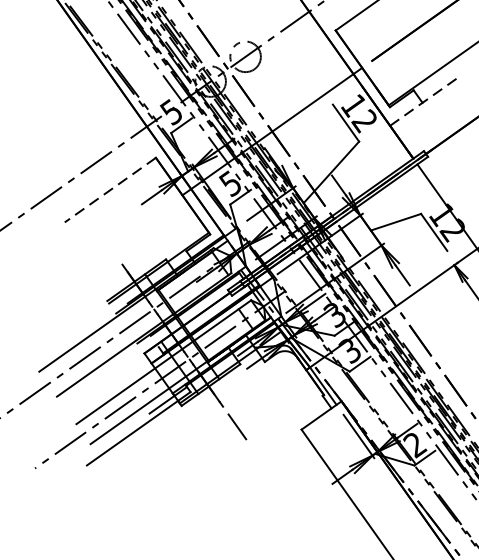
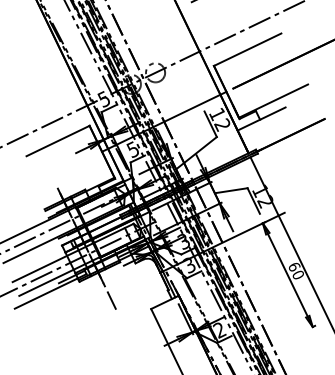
line: (424, 102) -> (261, 119), dashed -> solid
line: (111, 190) -> (58, 141), dashed -> solid

